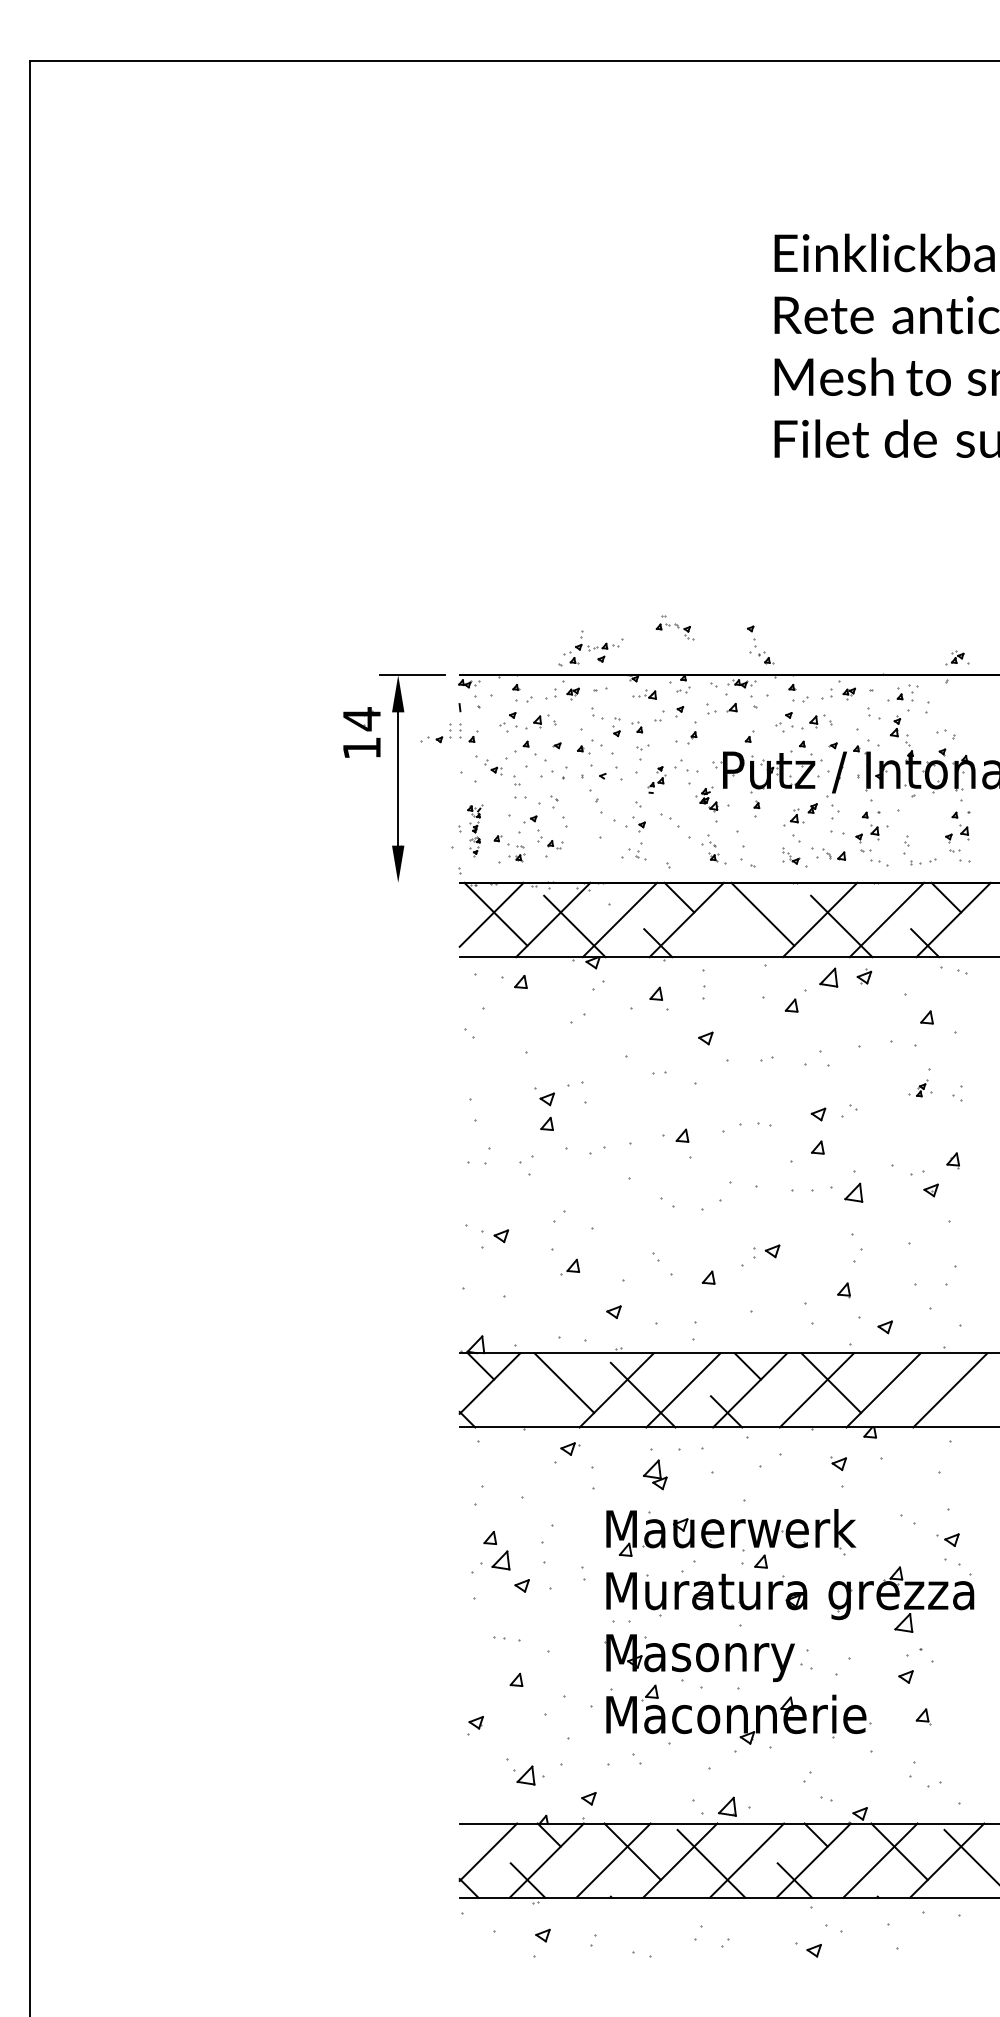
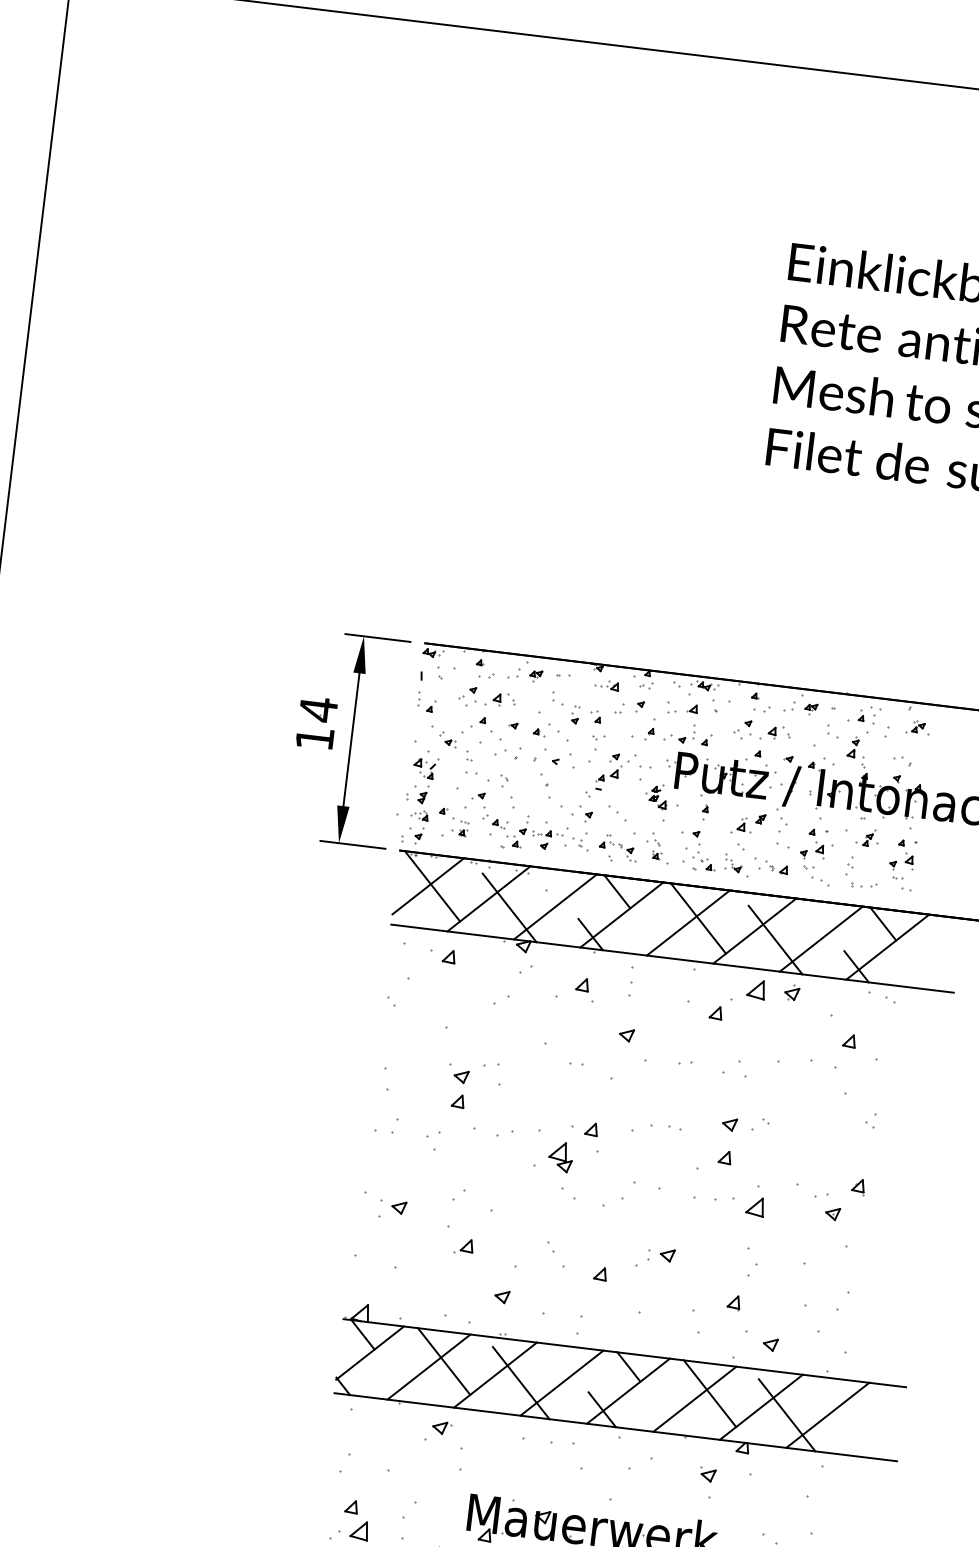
part: (674, 627) -> (617, 847), moved
part: (760, 644) -> (704, 850), moved
part: (590, 648) -> (534, 834), moved
part: (957, 657) -> (918, 726), moved
part: (361, 732) -> (316, 722), moved
part: (435, 733) -> (679, 733), moved
part: (656, 779) -> (608, 771), size x1.43
part: (474, 830) -> (421, 800), size x1.67
line: (411, 882) -> (352, 844), added
line: (753, 919) -> (688, 922), added
part: (920, 1088) -> (867, 838), moved
line: (549, 1390) -> (428, 1367), added
line: (909, 1394) -> (786, 1414), added
part: (655, 1474) -> (561, 1156), moved

